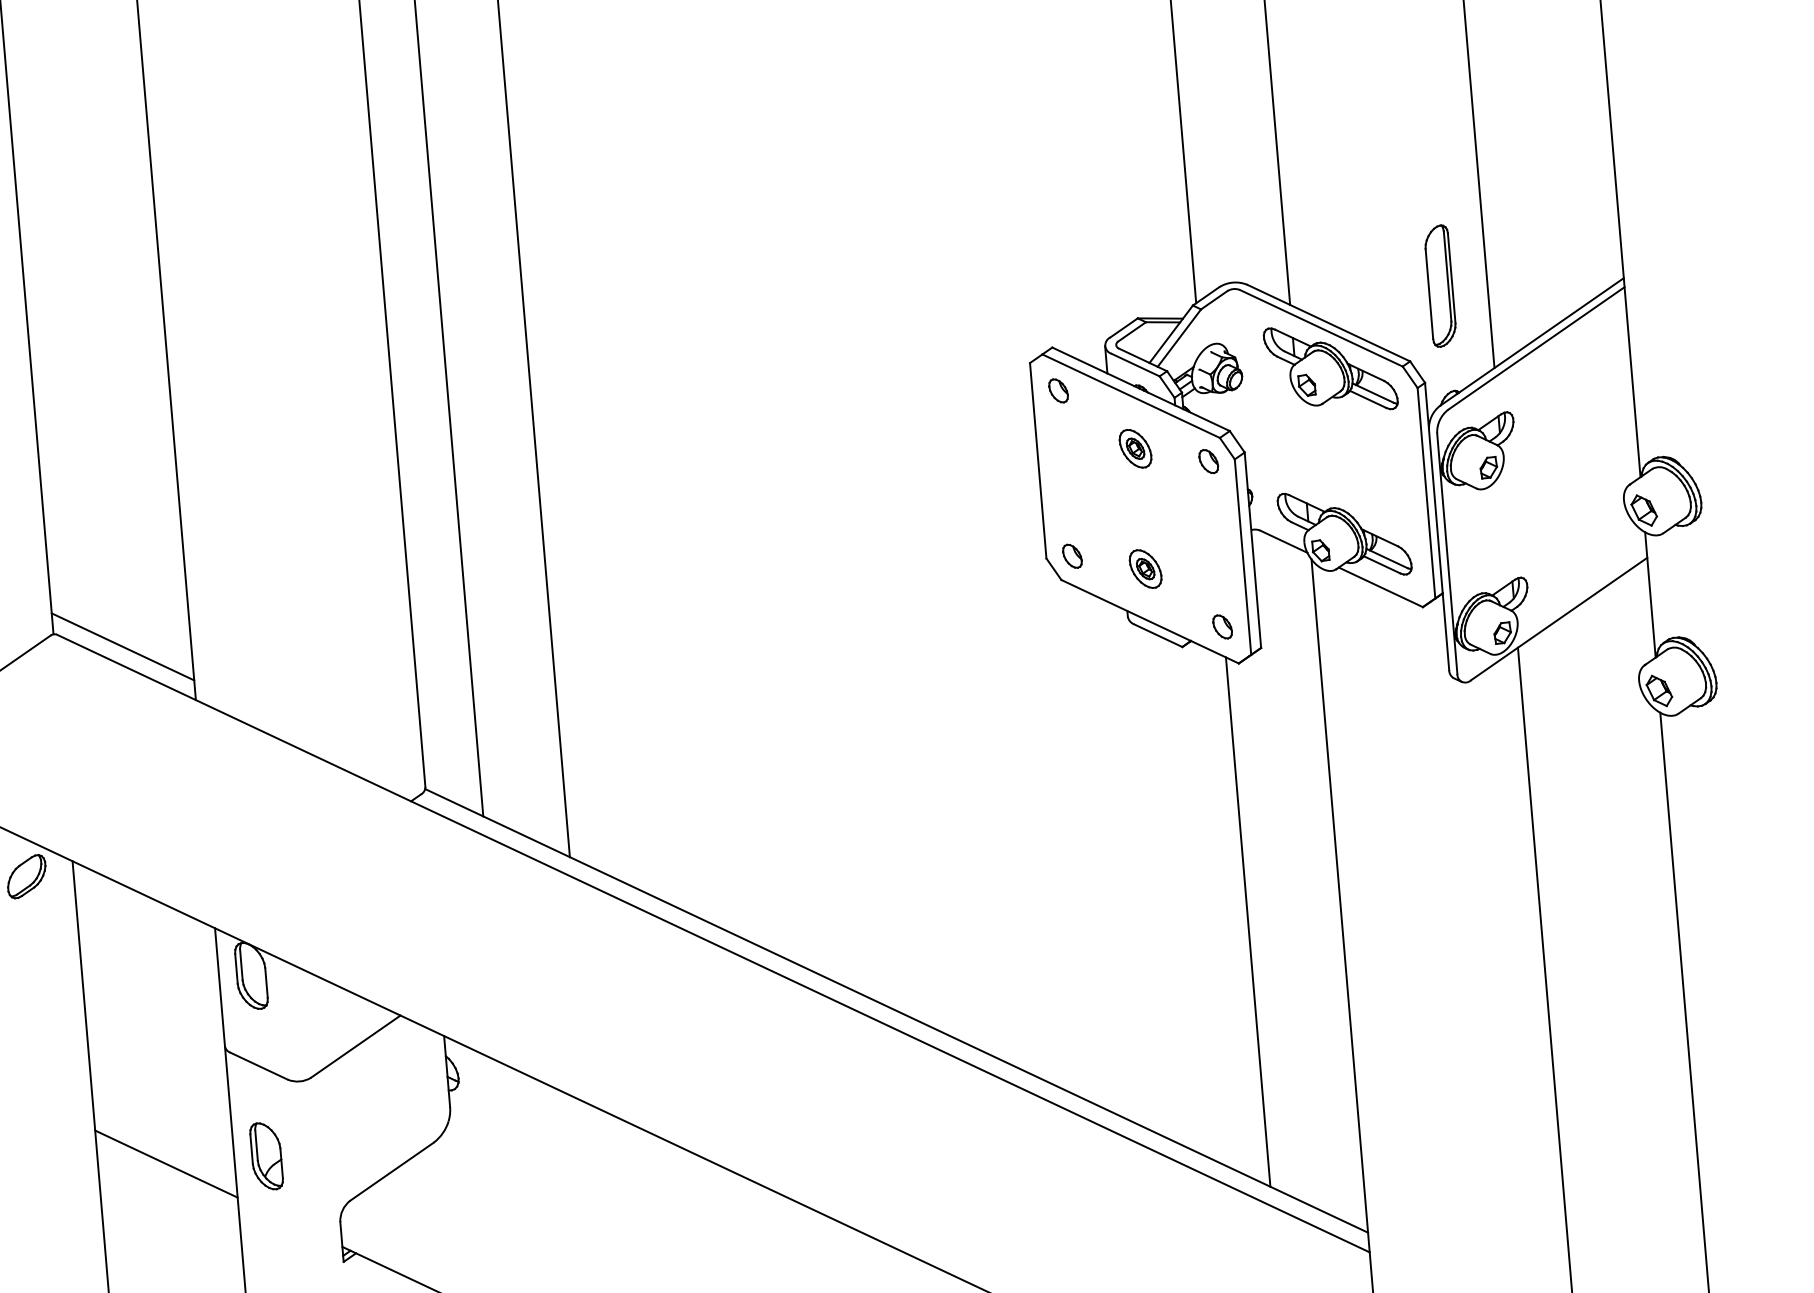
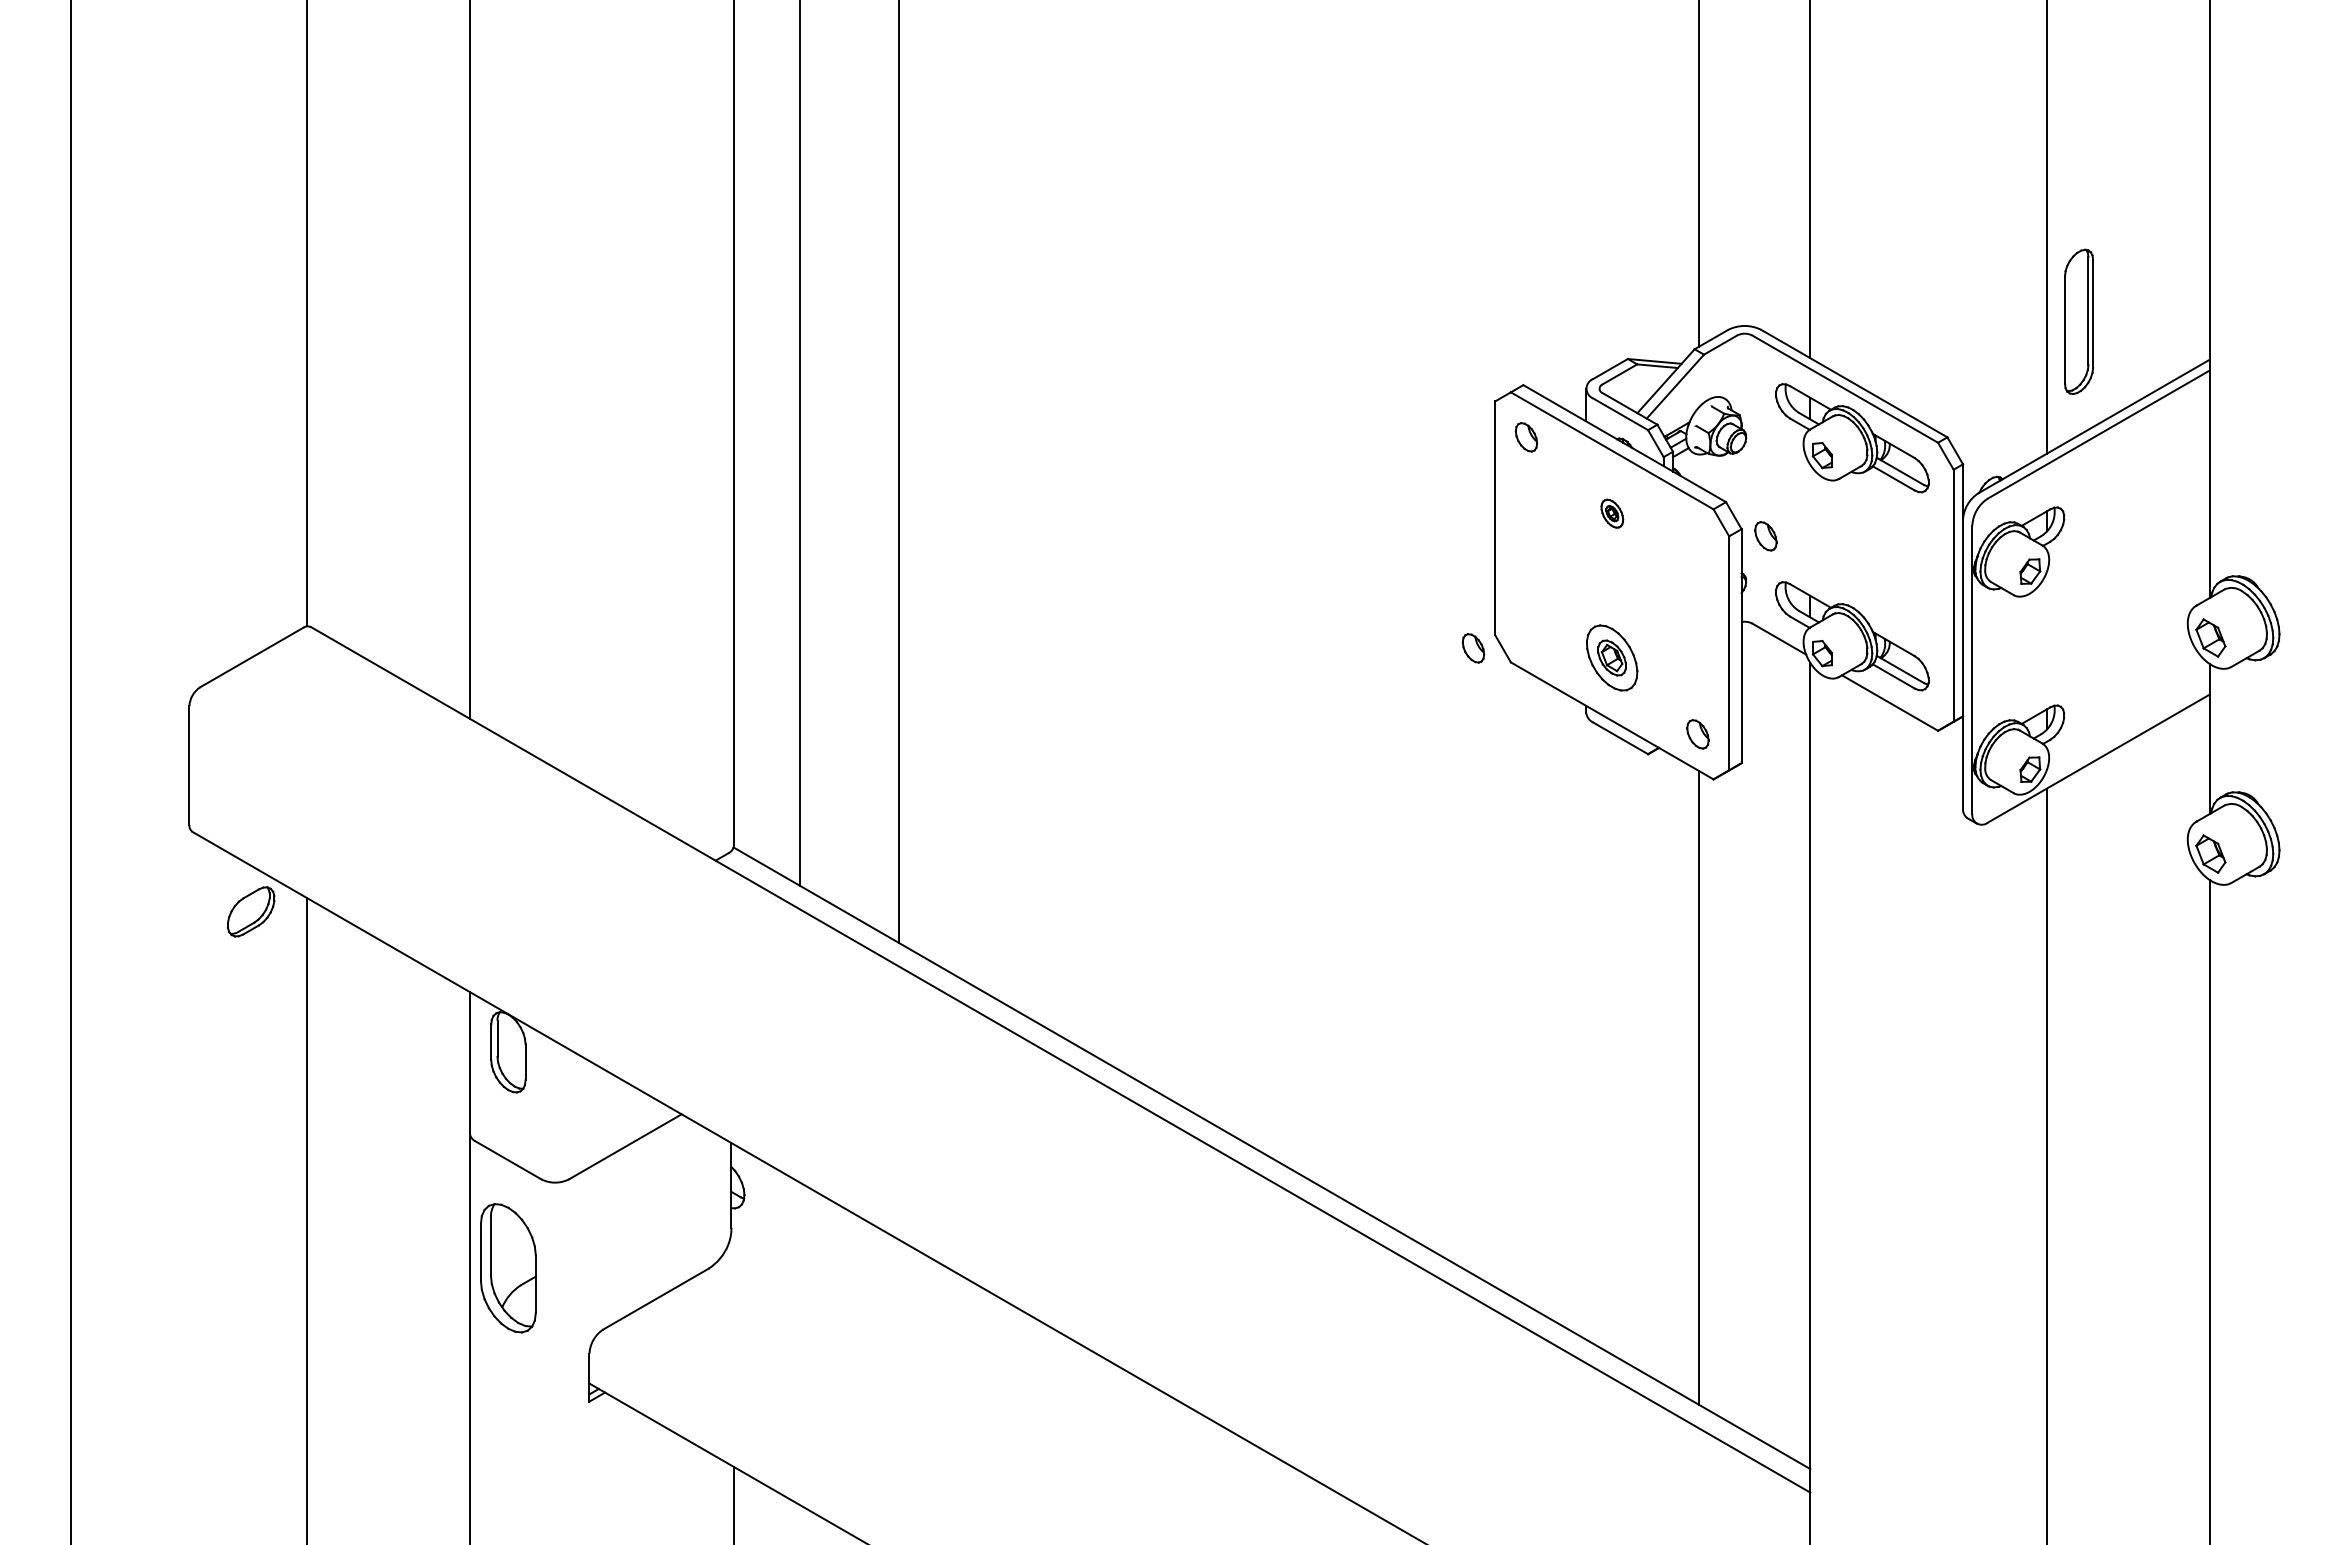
part: (1440, 285) -> (2079, 321), moved
part: (1135, 448) -> (1612, 513), size x0.6
part: (1208, 461) -> (1765, 536), moved
part: (1072, 556) -> (1473, 648), moved
part: (1145, 568) -> (1612, 657), size x1.4
line: (123, 647) -> (388, 648), removed
part: (266, 1156) -> (508, 1268), size x1.6
line: (166, 1164) -> (388, 1267), removed

